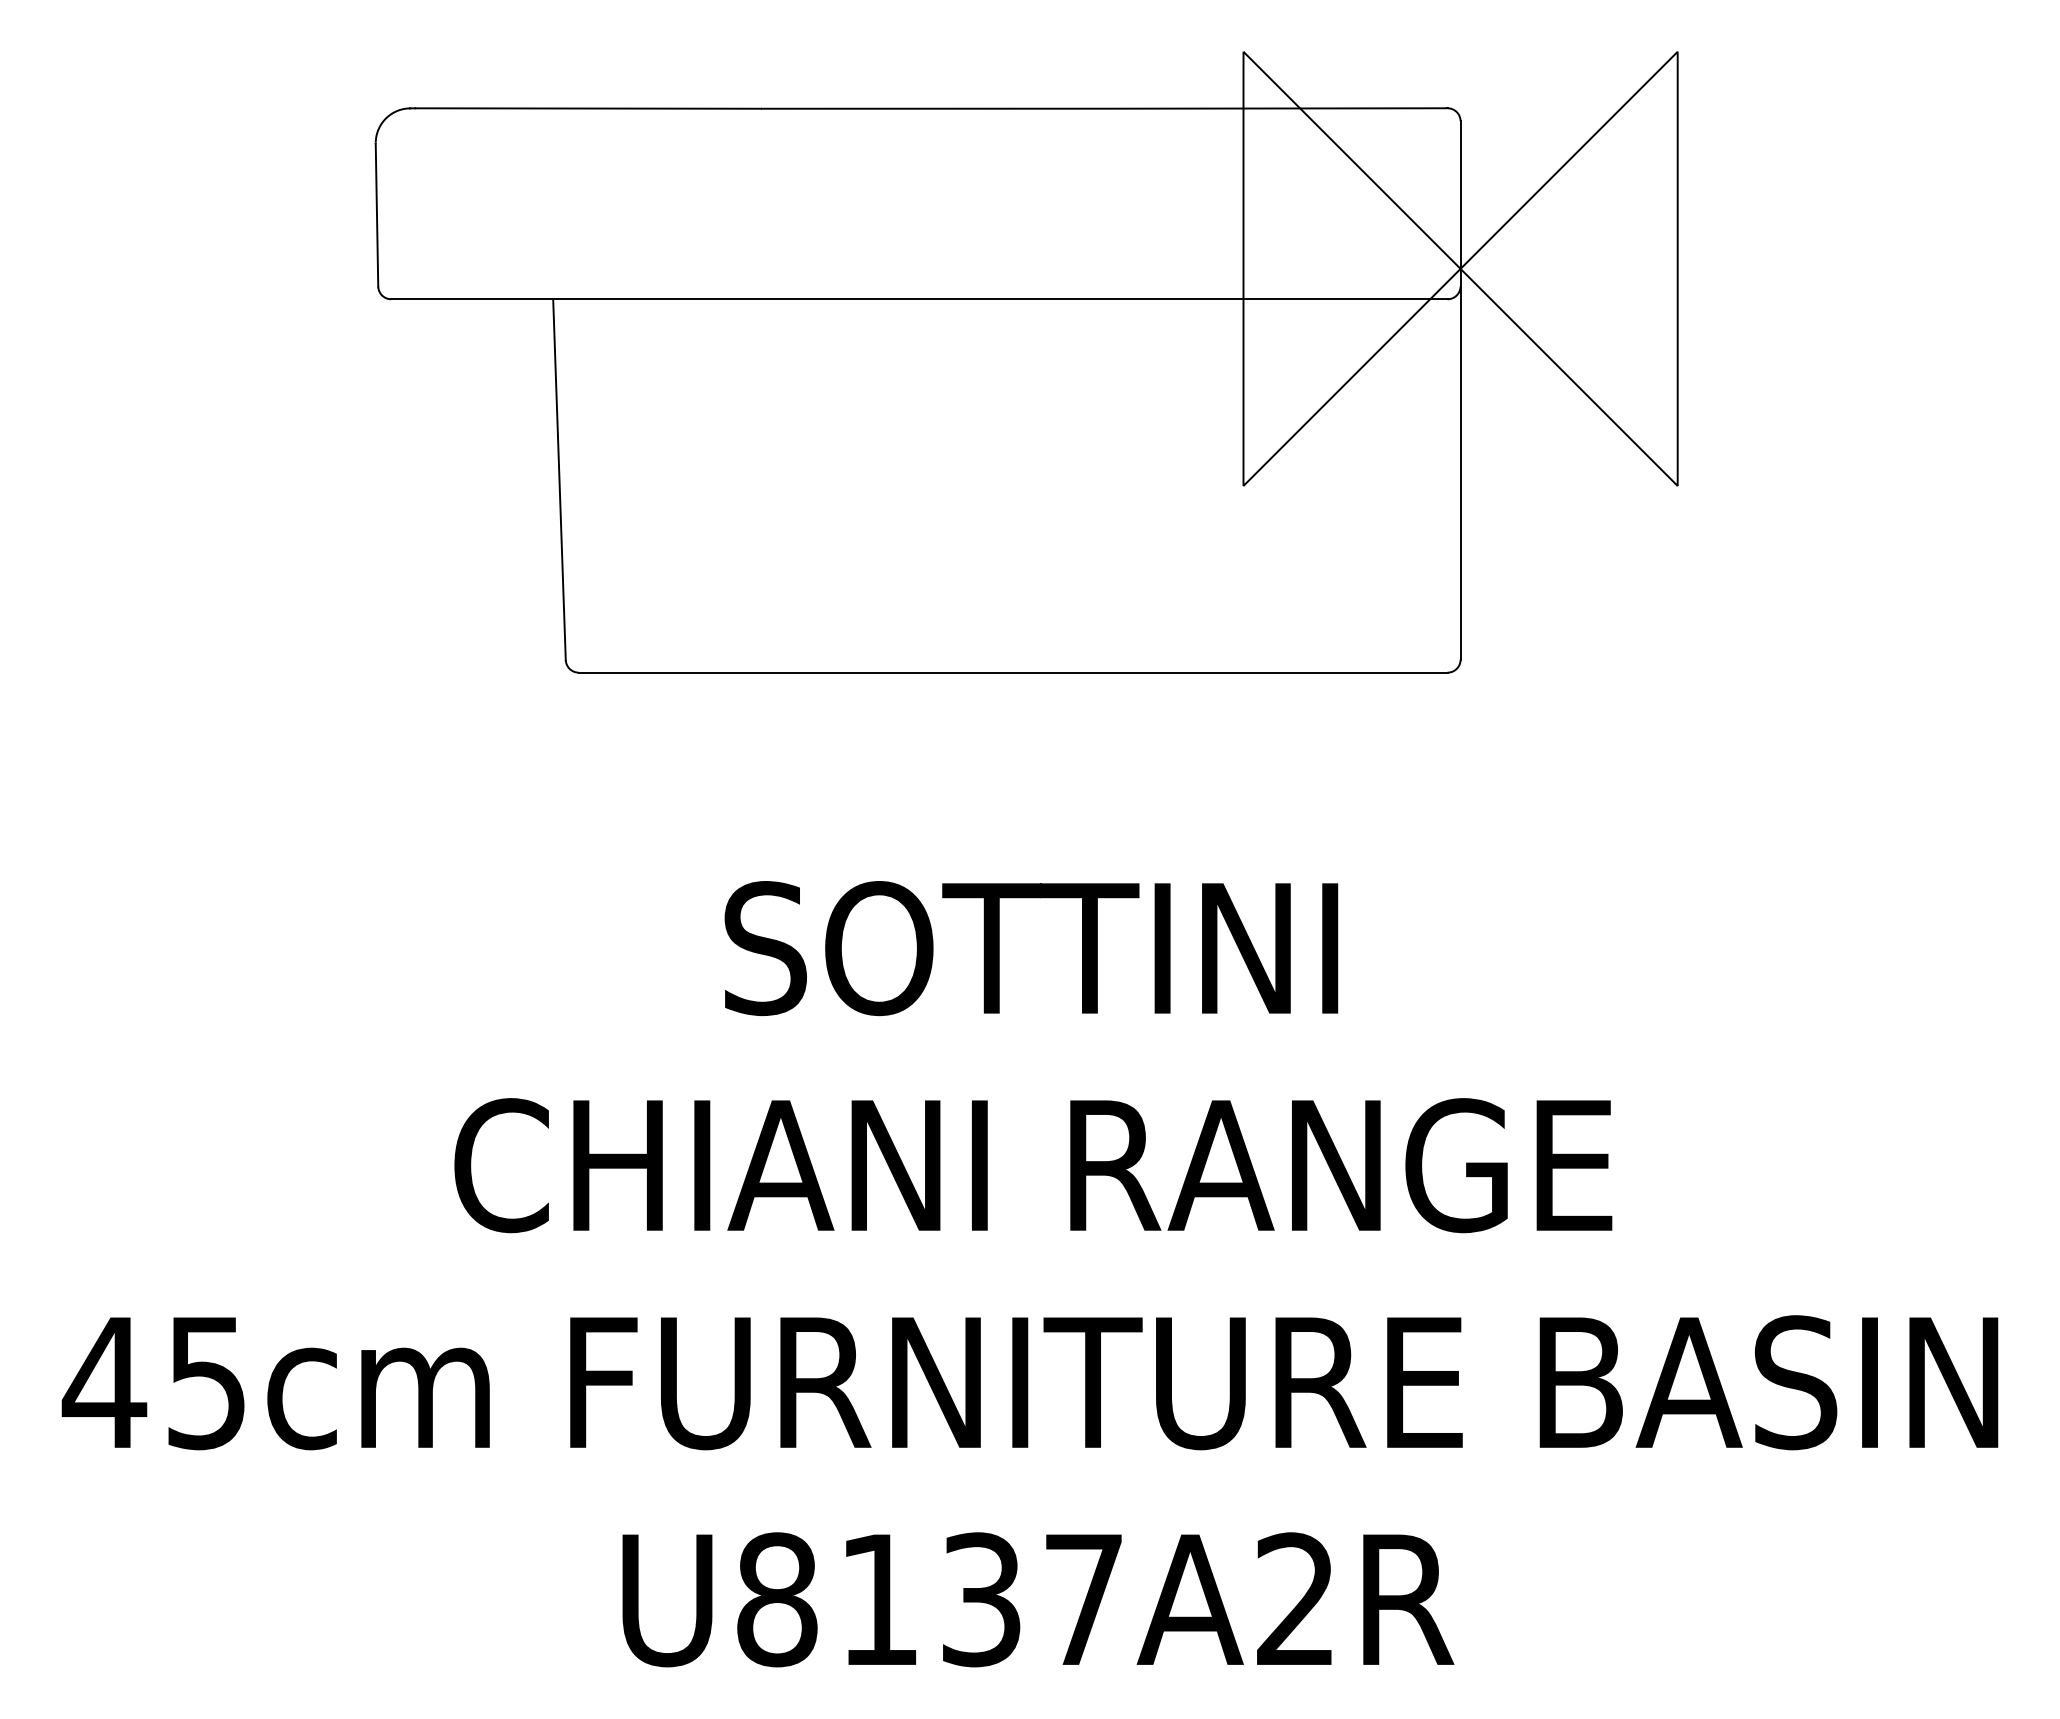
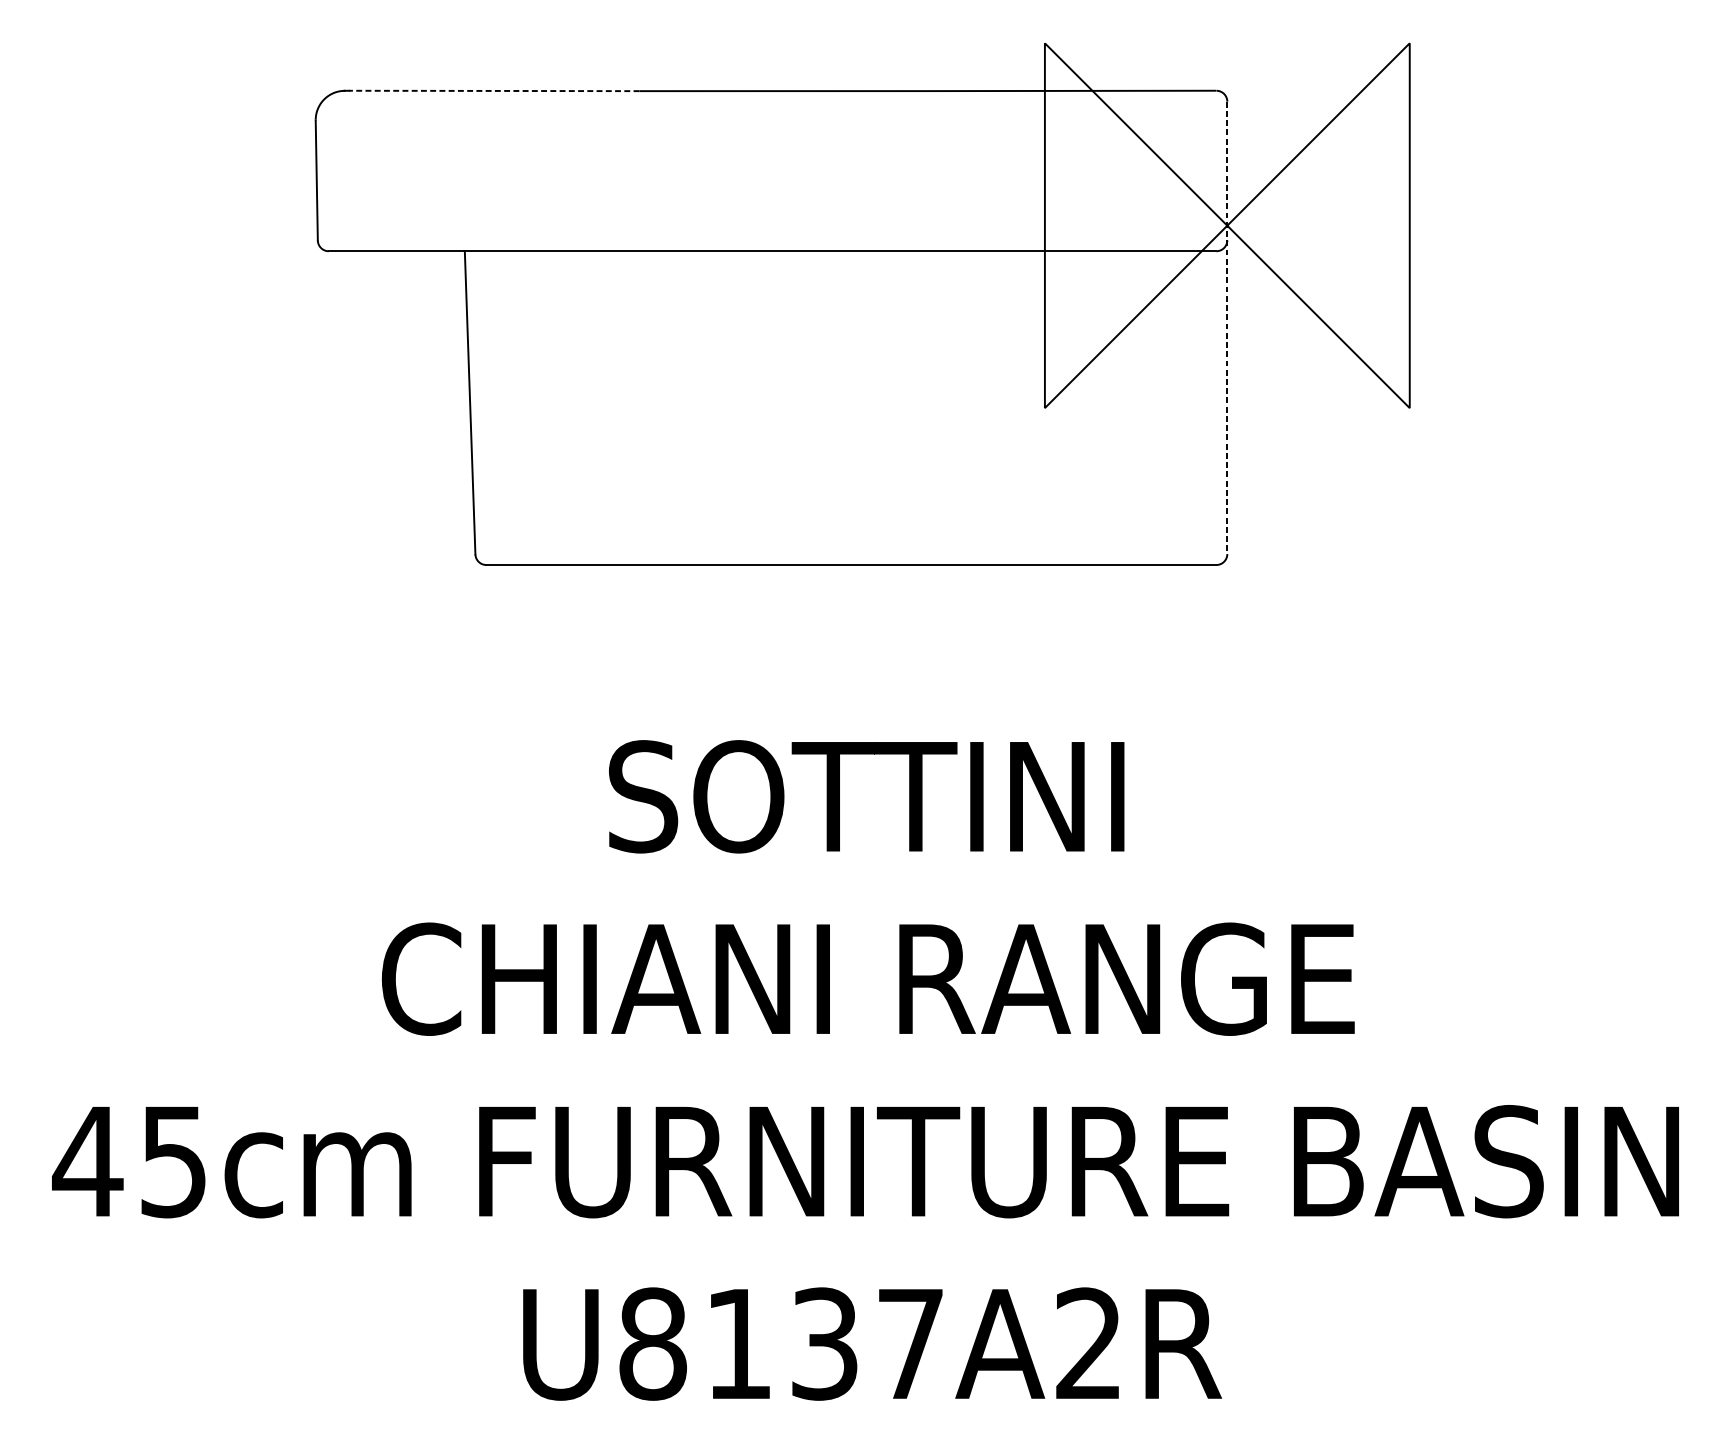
line: (588, 108) -> (494, 90), solid -> dashed
line: (1460, 390) -> (1227, 327), solid -> dashed

